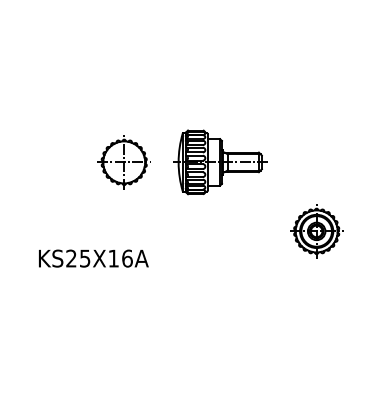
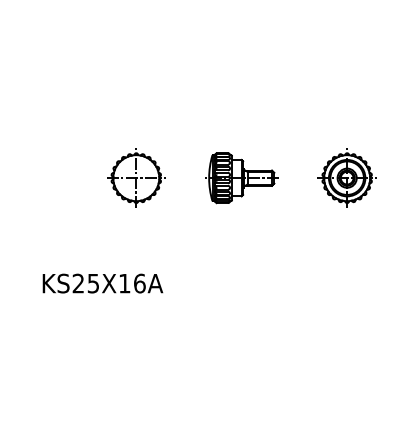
part: (220, 162) -> (241, 178), size x0.71
part: (316, 231) -> (346, 178), moved

